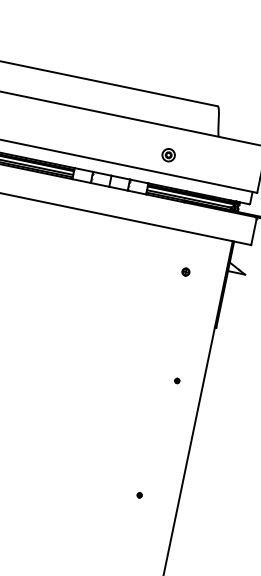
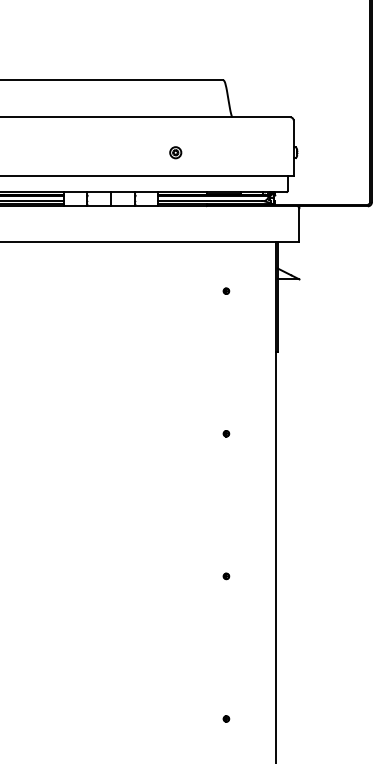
part: (168, 155) -> (175, 152), size x0.71
part: (186, 271) -> (226, 290), size x0.62
part: (177, 380) -> (226, 433), moved

